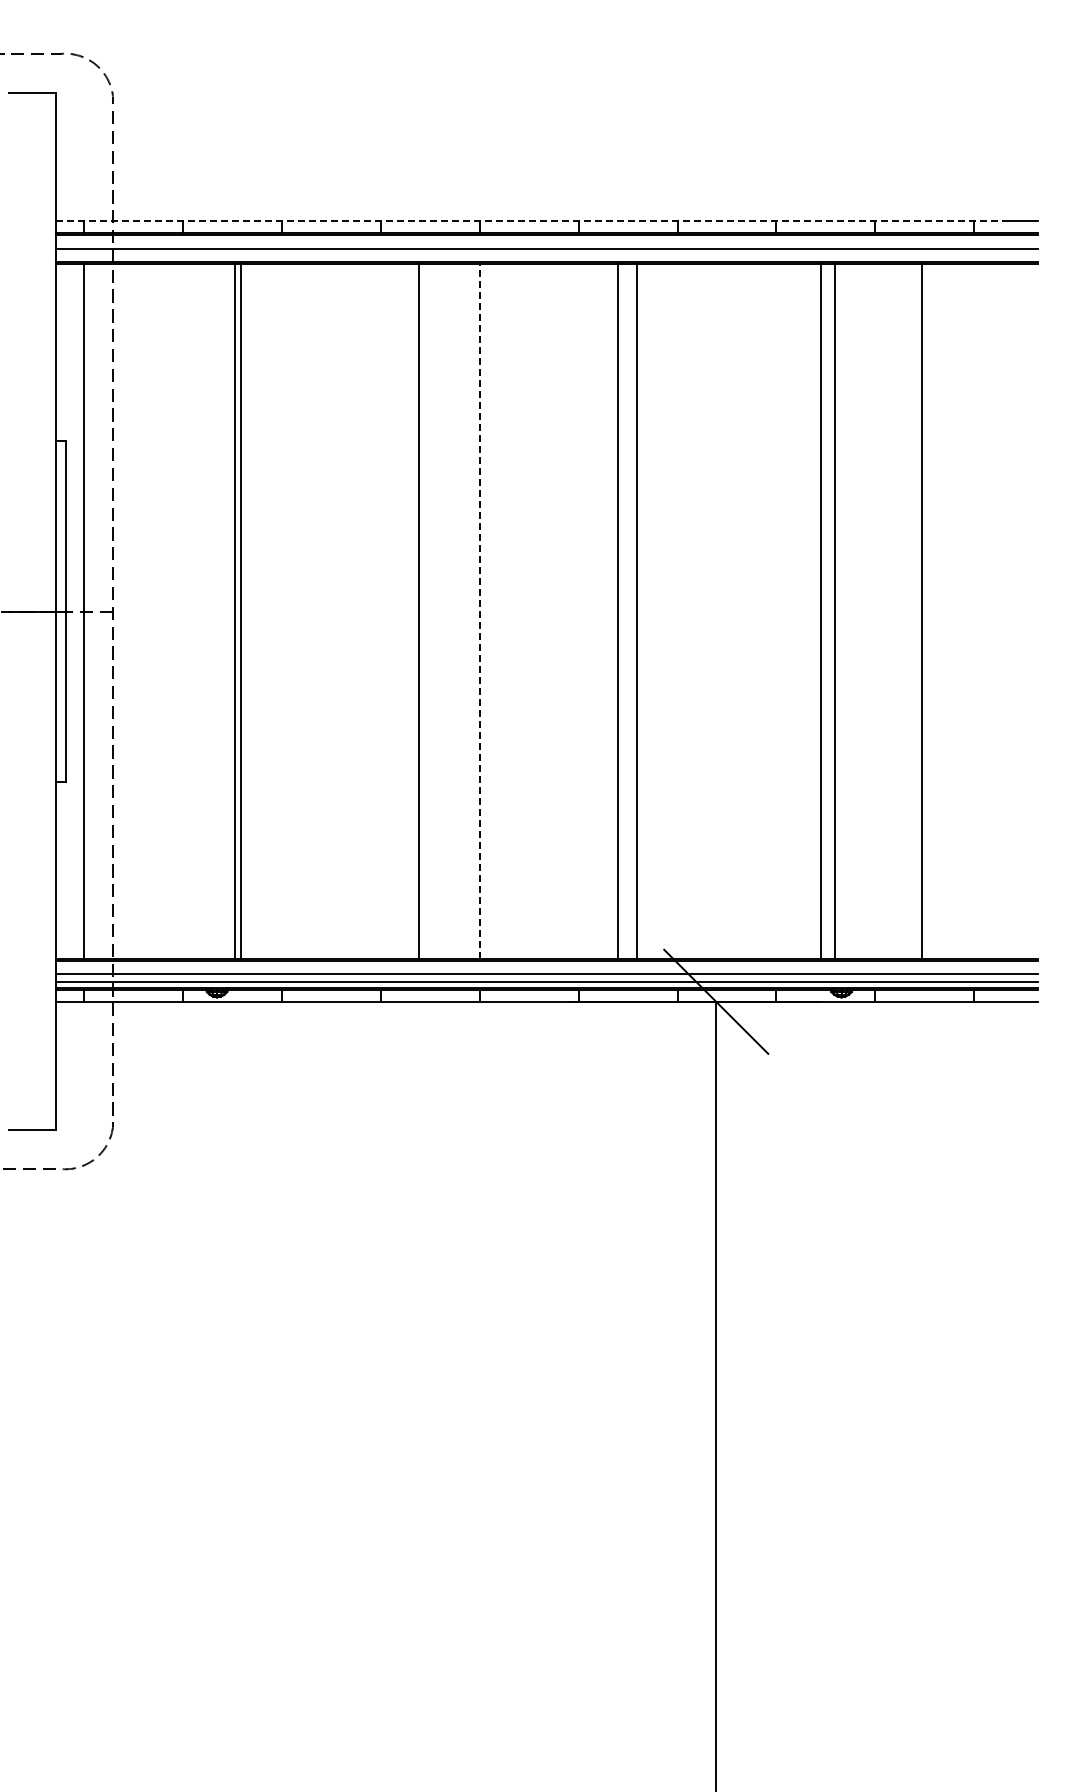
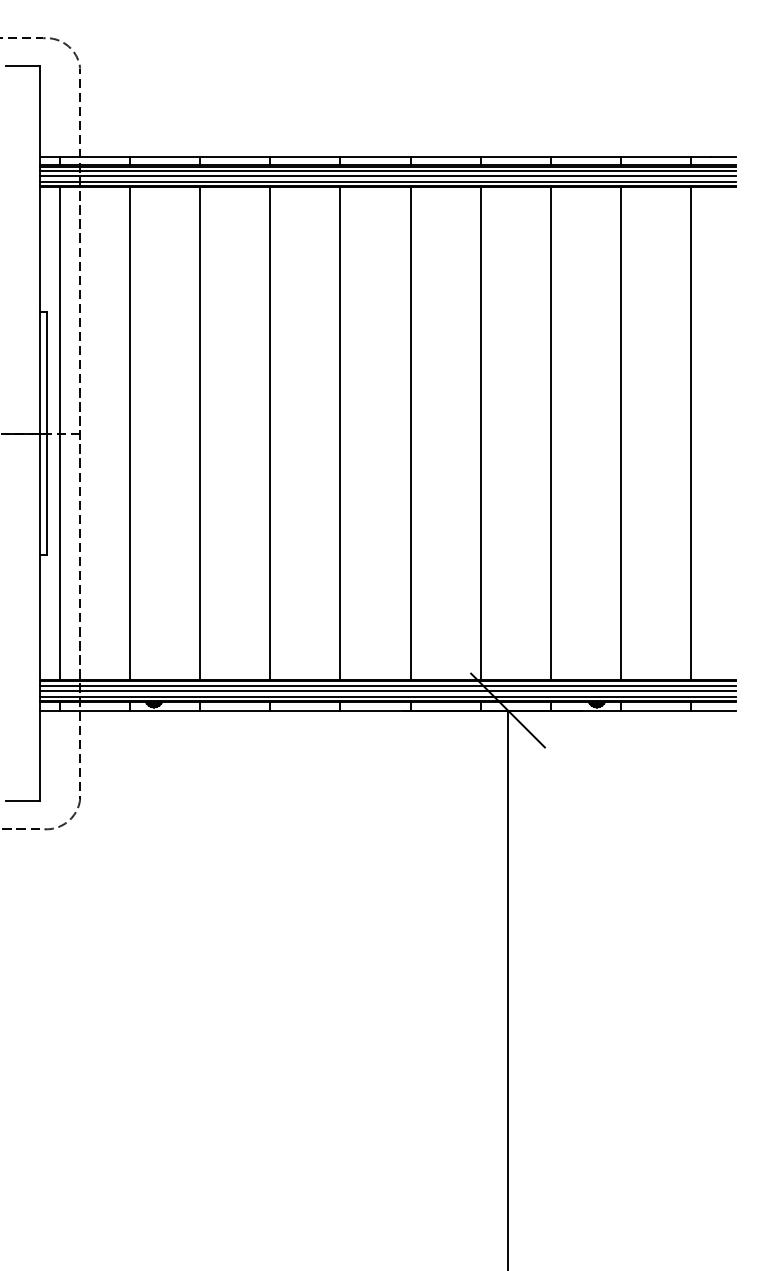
line: (529, 221) -> (375, 157), dashed -> solid
line: (546, 240) -> (387, 170), added
line: (546, 256) -> (387, 181), added
line: (479, 610) -> (340, 433), dashed -> solid
line: (235, 611) -> (130, 433), moved
line: (241, 611) -> (200, 433), moved
line: (419, 611) -> (270, 433), moved
line: (617, 611) -> (480, 433), moved
line: (636, 611) -> (410, 433), moved
line: (821, 611) -> (550, 433), moved
line: (835, 611) -> (620, 433), moved
line: (922, 611) -> (691, 433), moved
line: (546, 966) -> (387, 685), added

